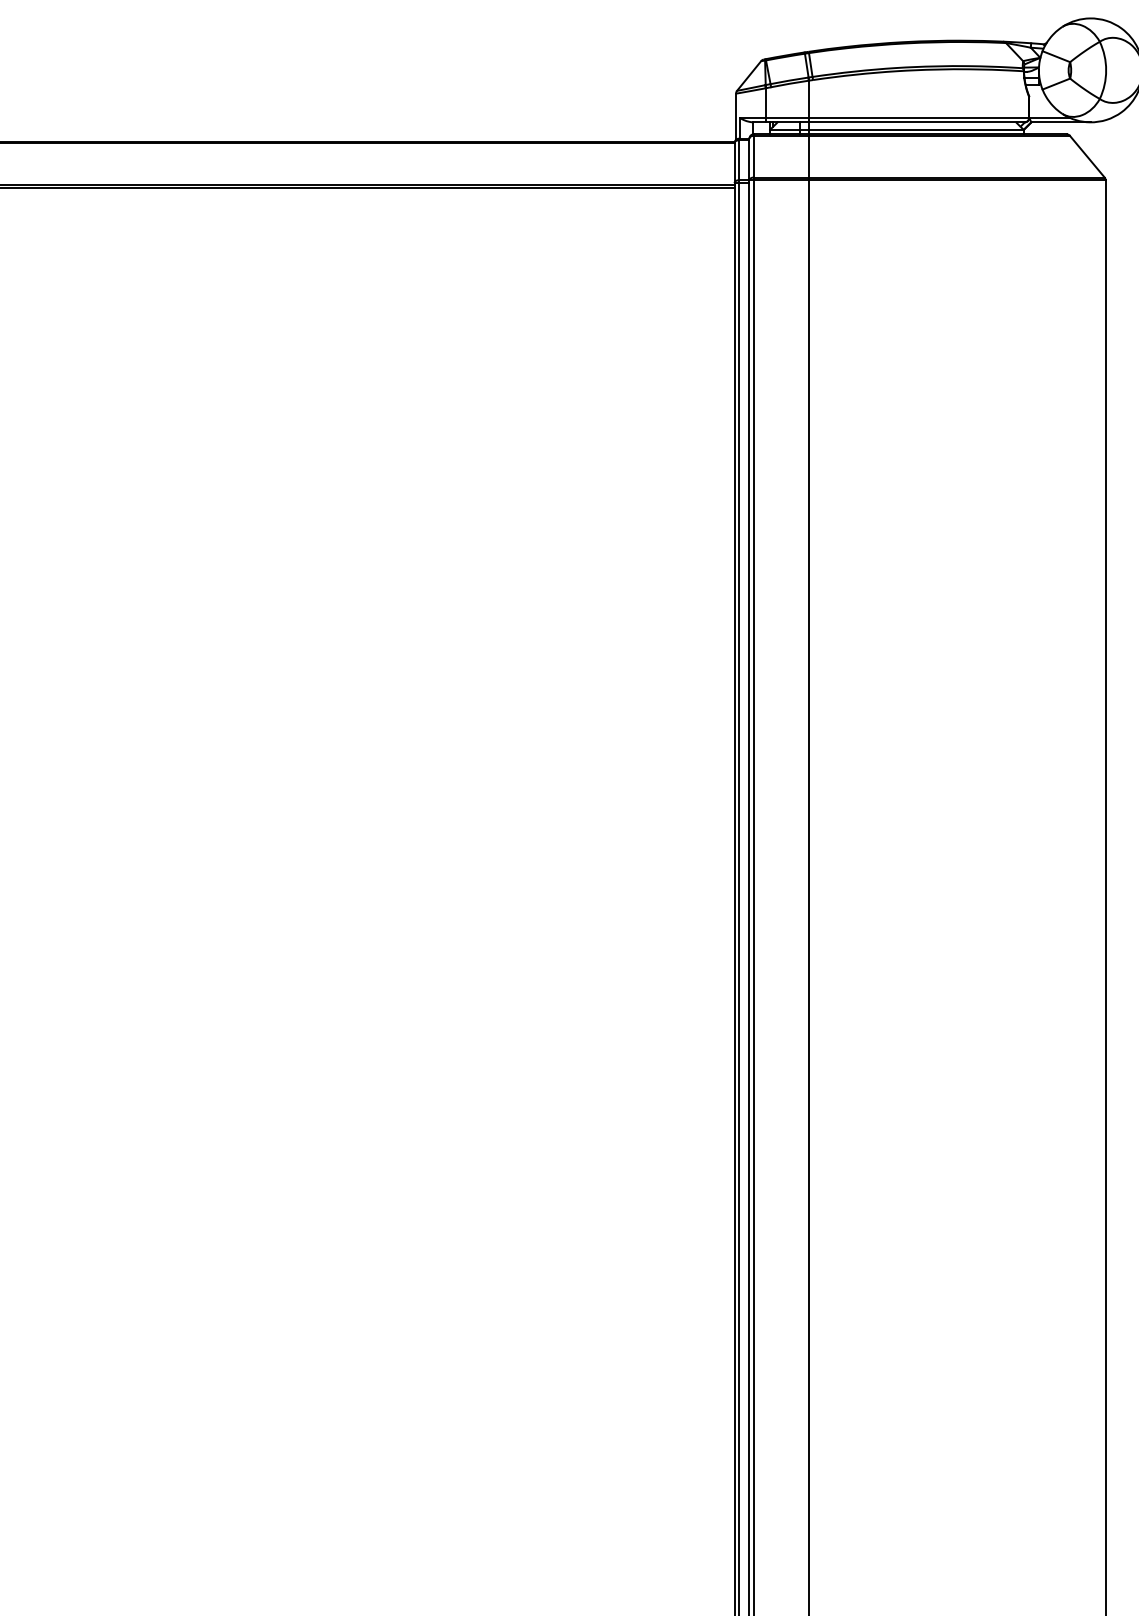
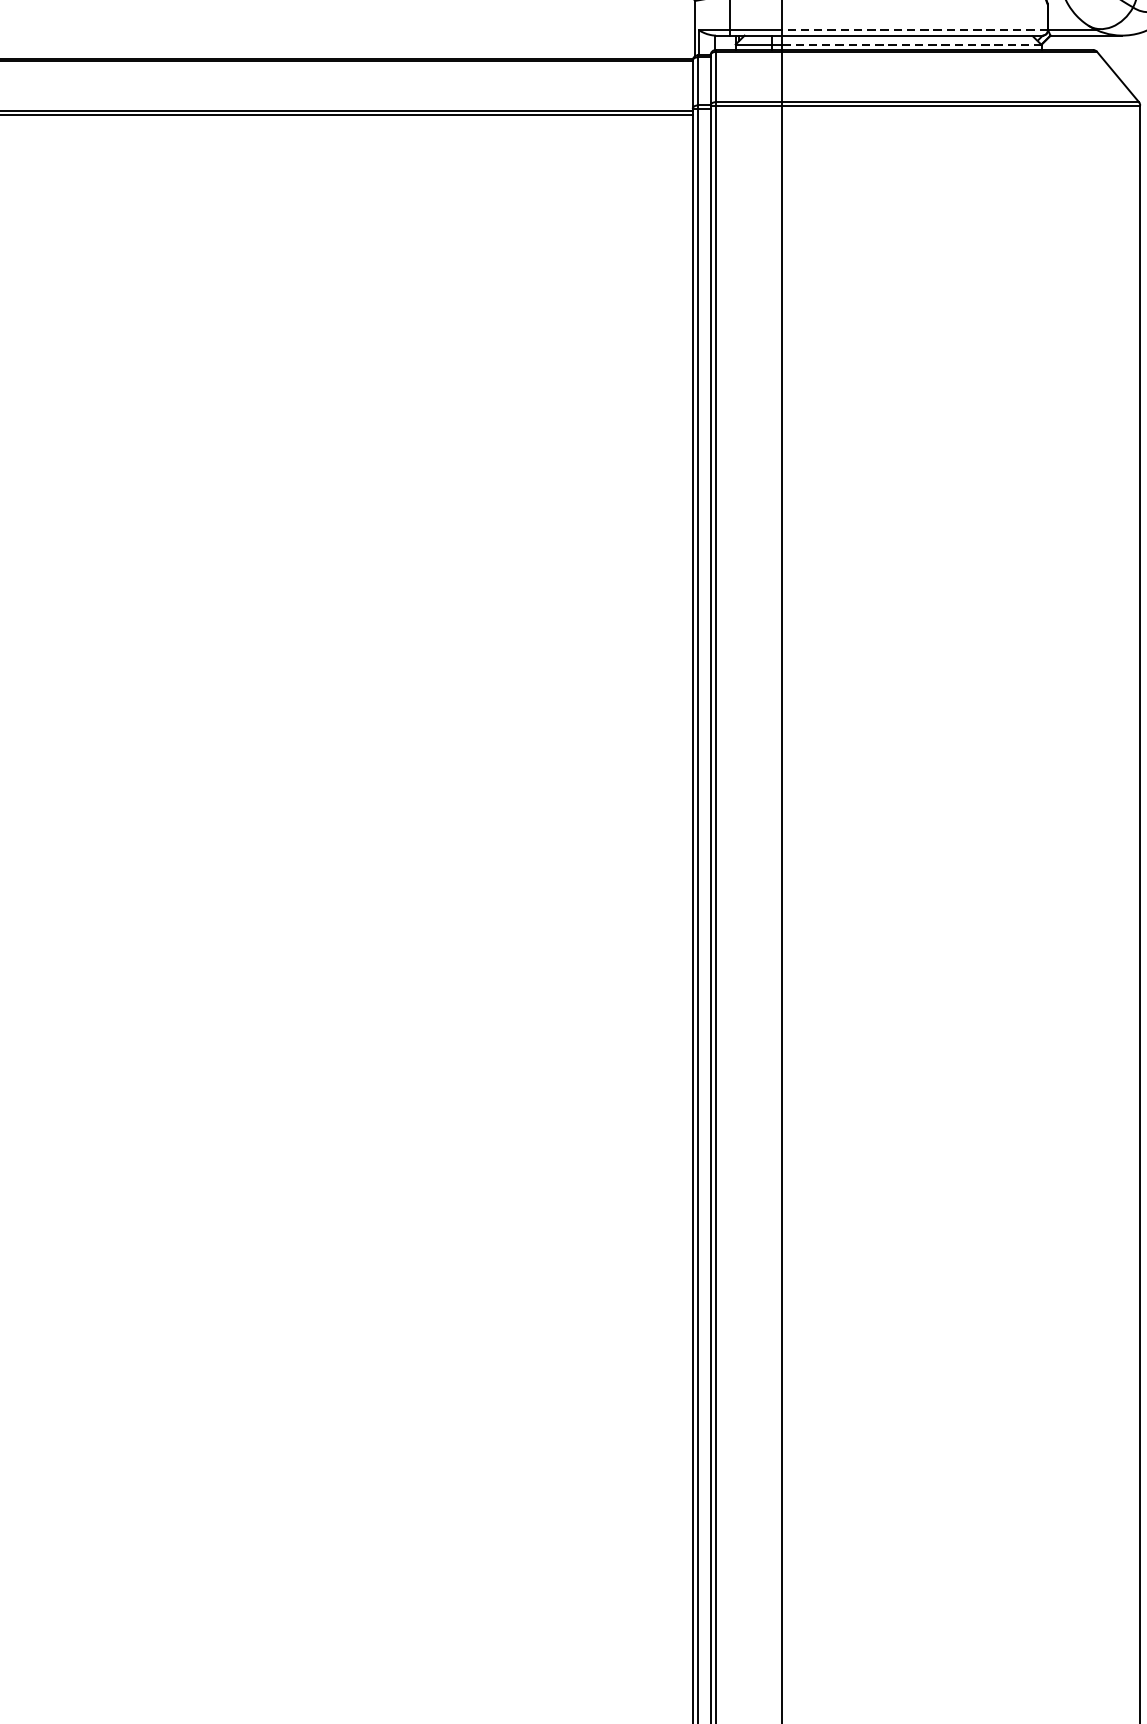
line: (918, 117) -> (914, 29), solid -> dashed
line: (916, 129) -> (912, 44), solid -> dashed

